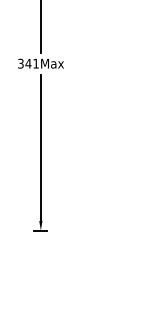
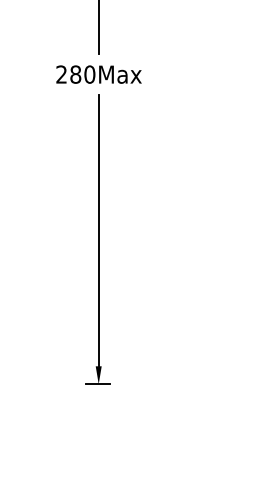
text: (28, 63) -> (75, 74), 341Max -> 280Max

